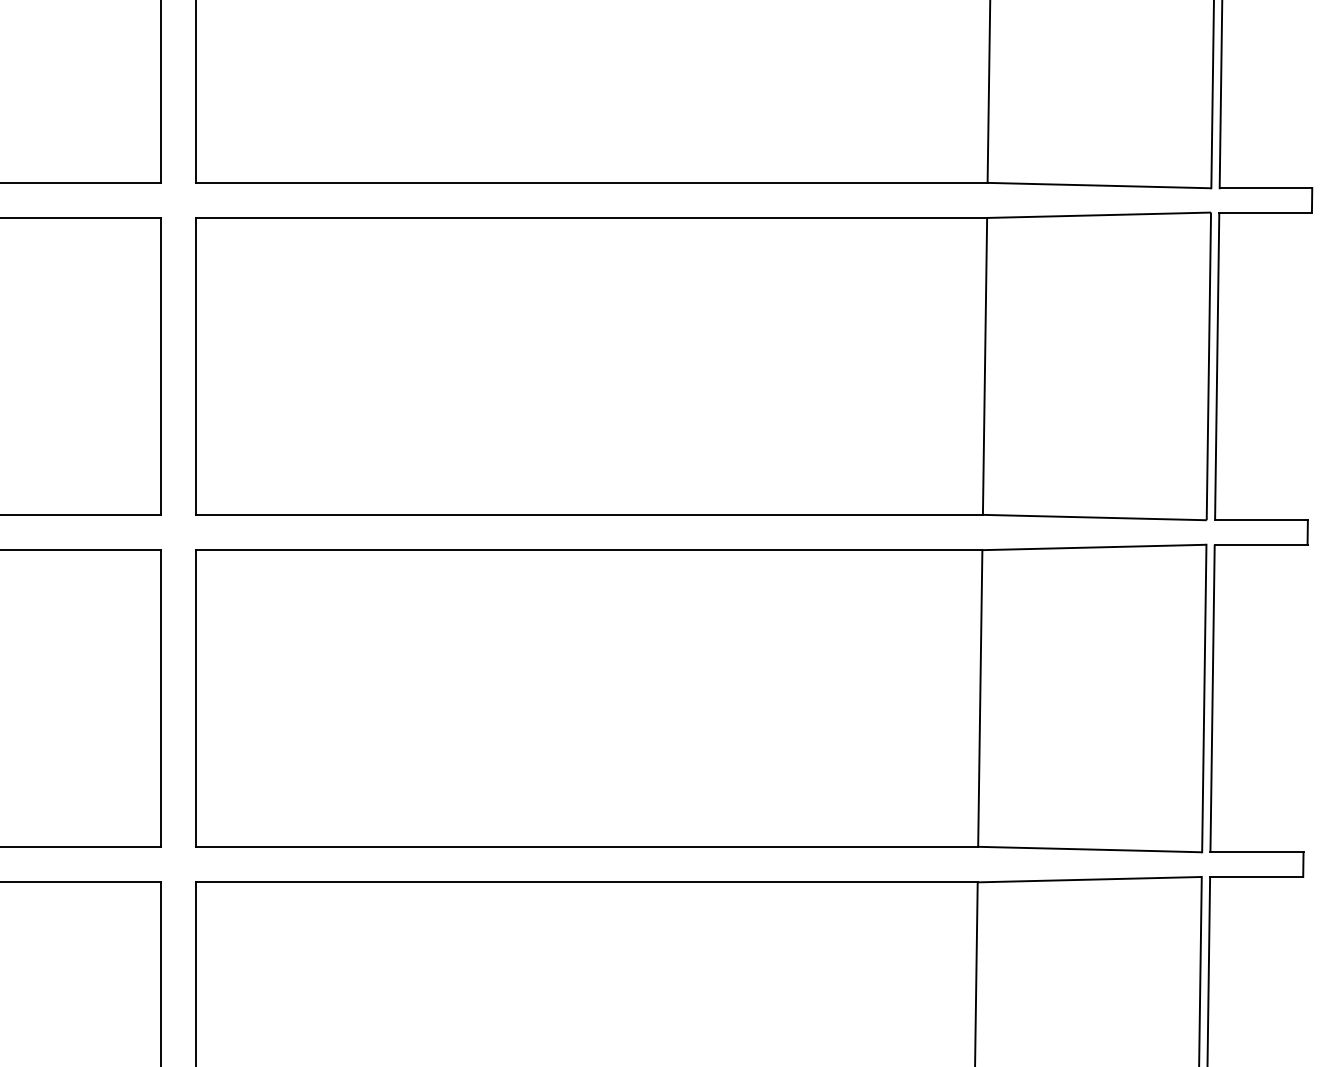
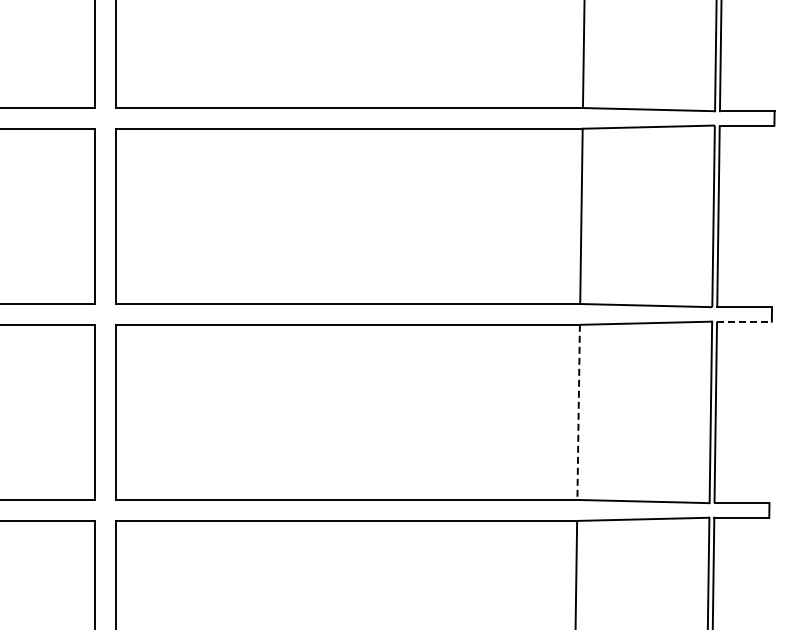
line: (1261, 544) -> (744, 321), solid -> dashed
line: (980, 698) -> (578, 412), solid -> dashed

